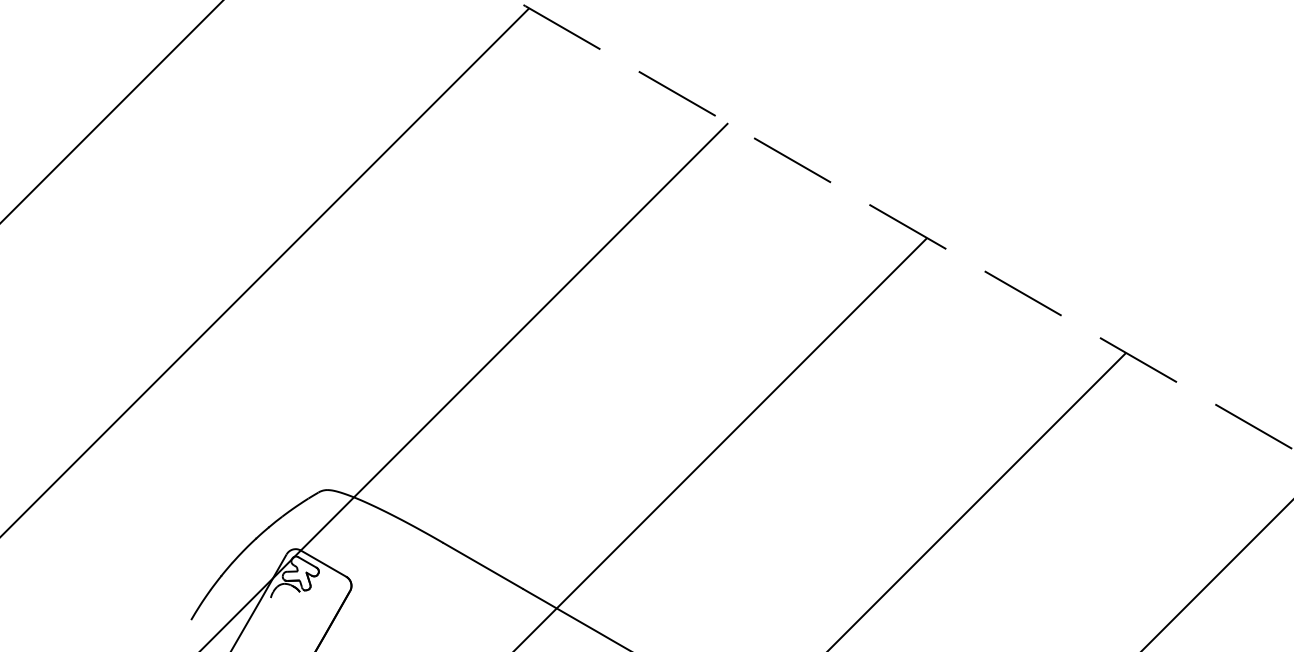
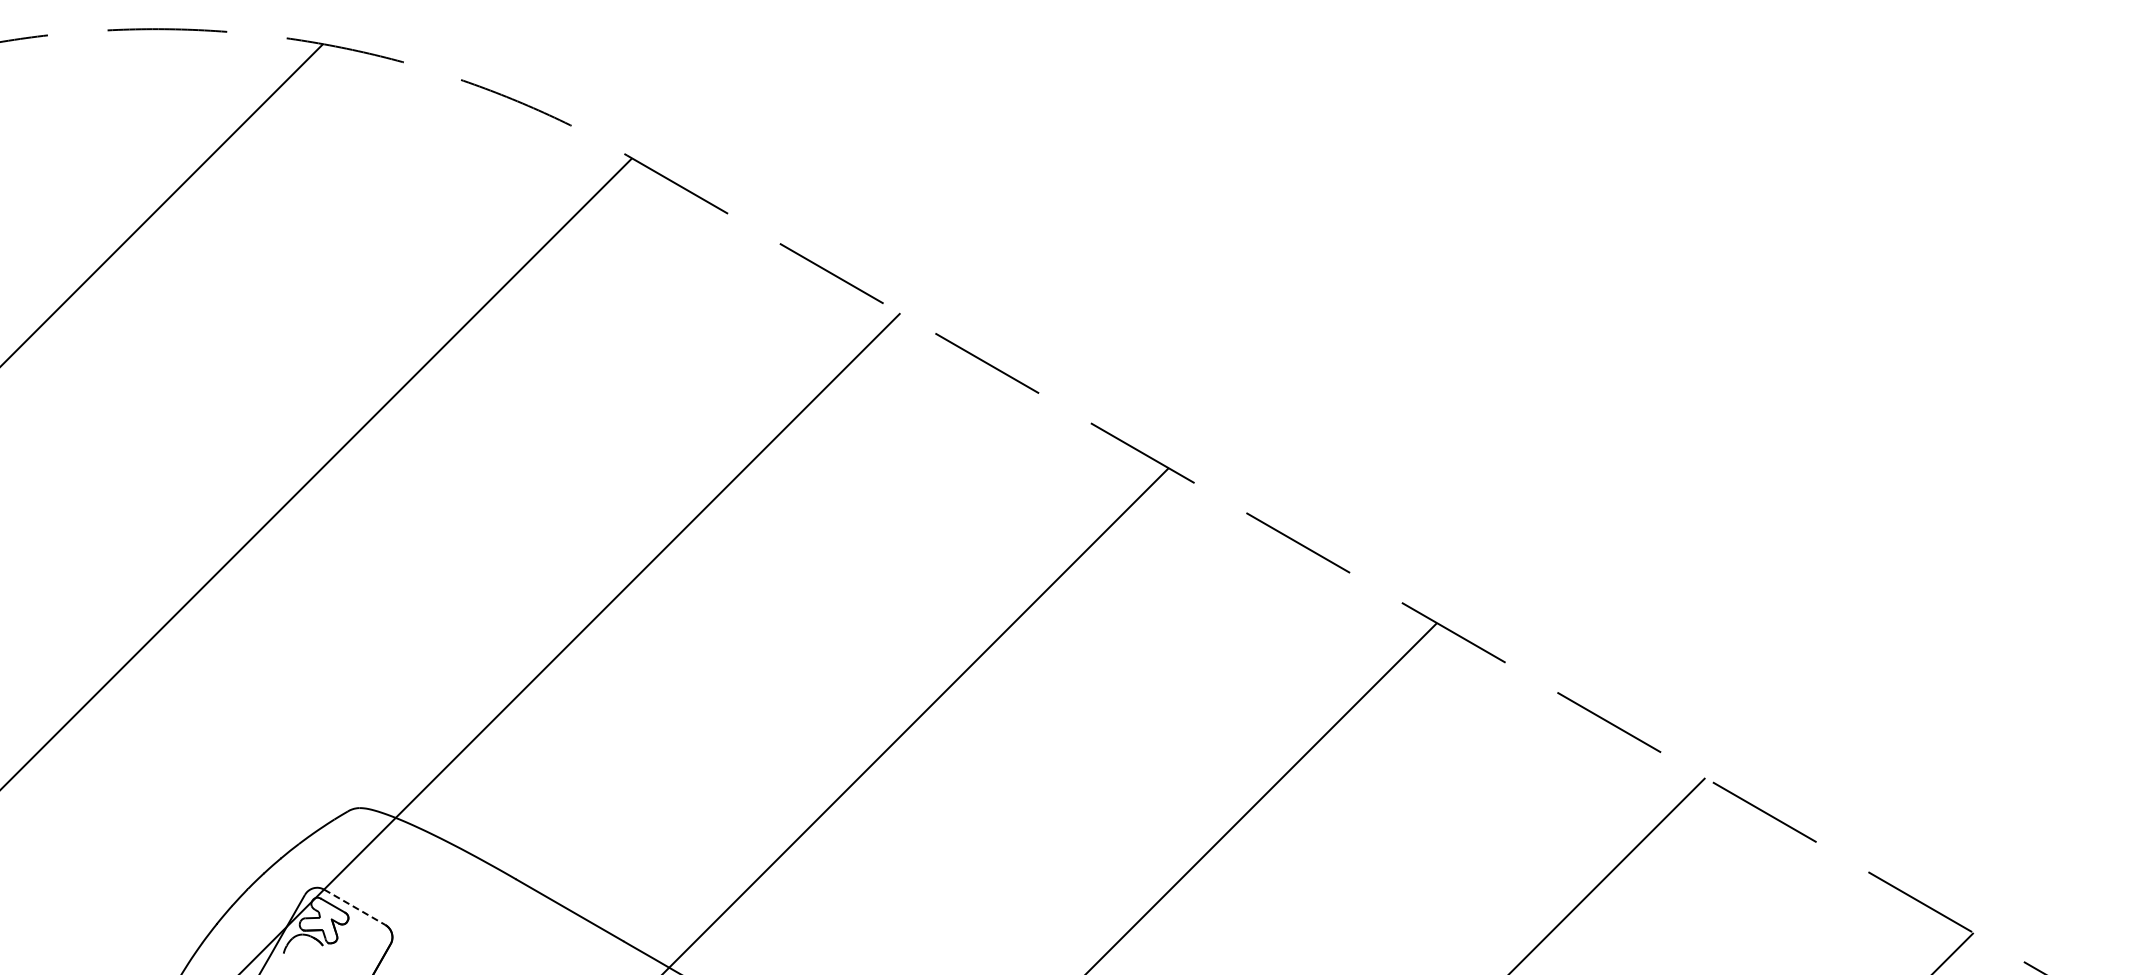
line: (324, 563) -> (355, 907), solid -> dashed

